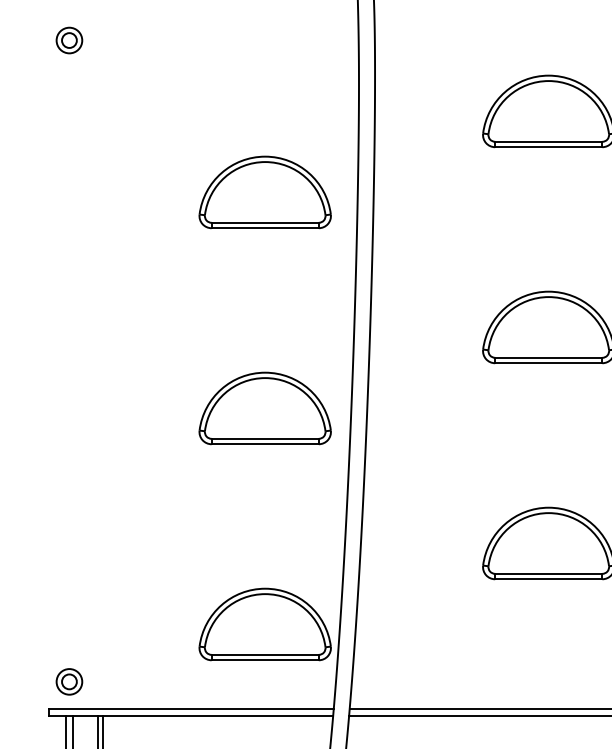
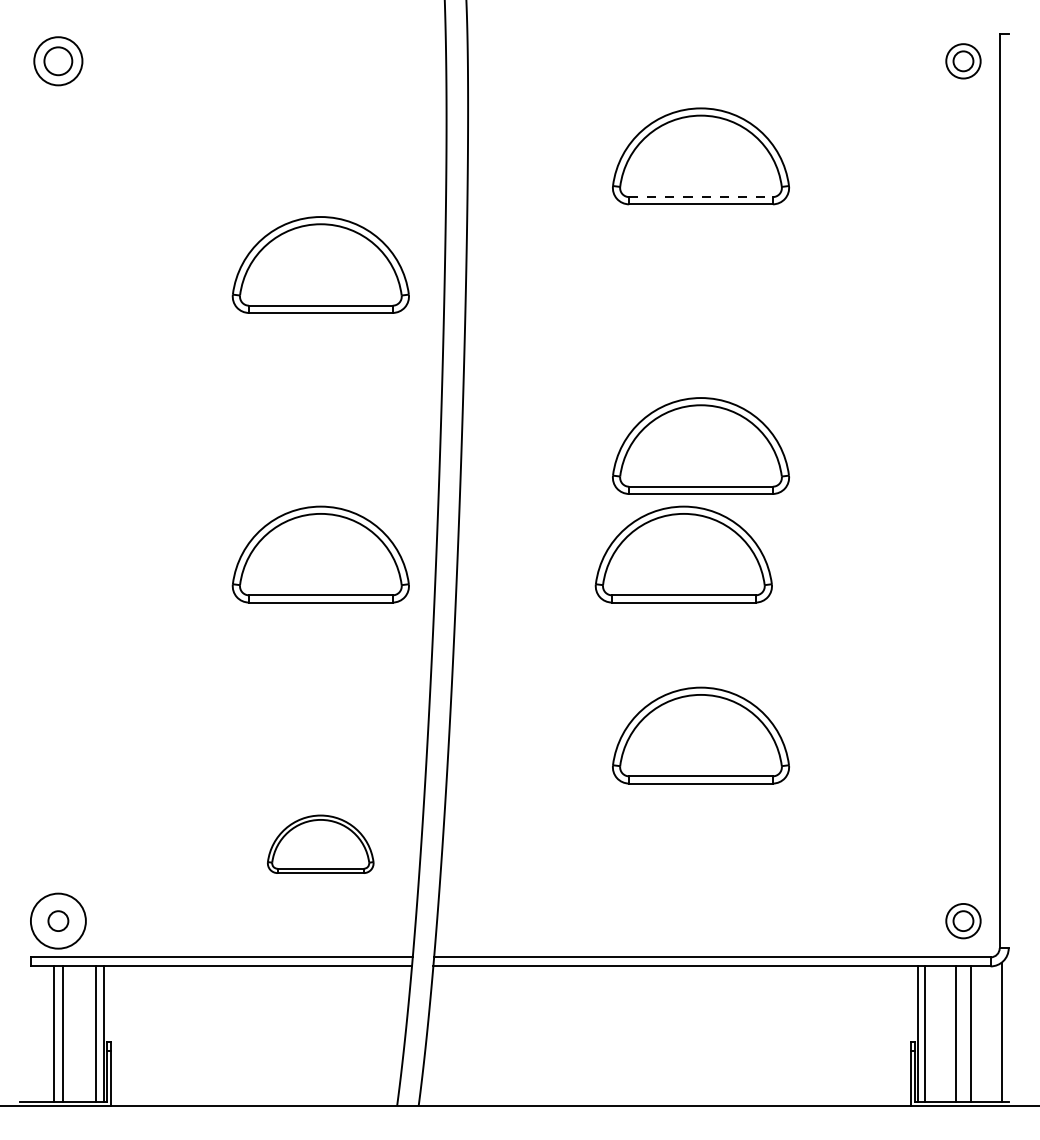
part: (69, 40) -> (58, 61), size x1.4
line: (549, 142) -> (701, 197), solid -> dashed
part: (535, 408) -> (683, 554), added
part: (264, 624) -> (320, 844), size x0.6
circle: (69, 681) -> (58, 920), size x1.6

